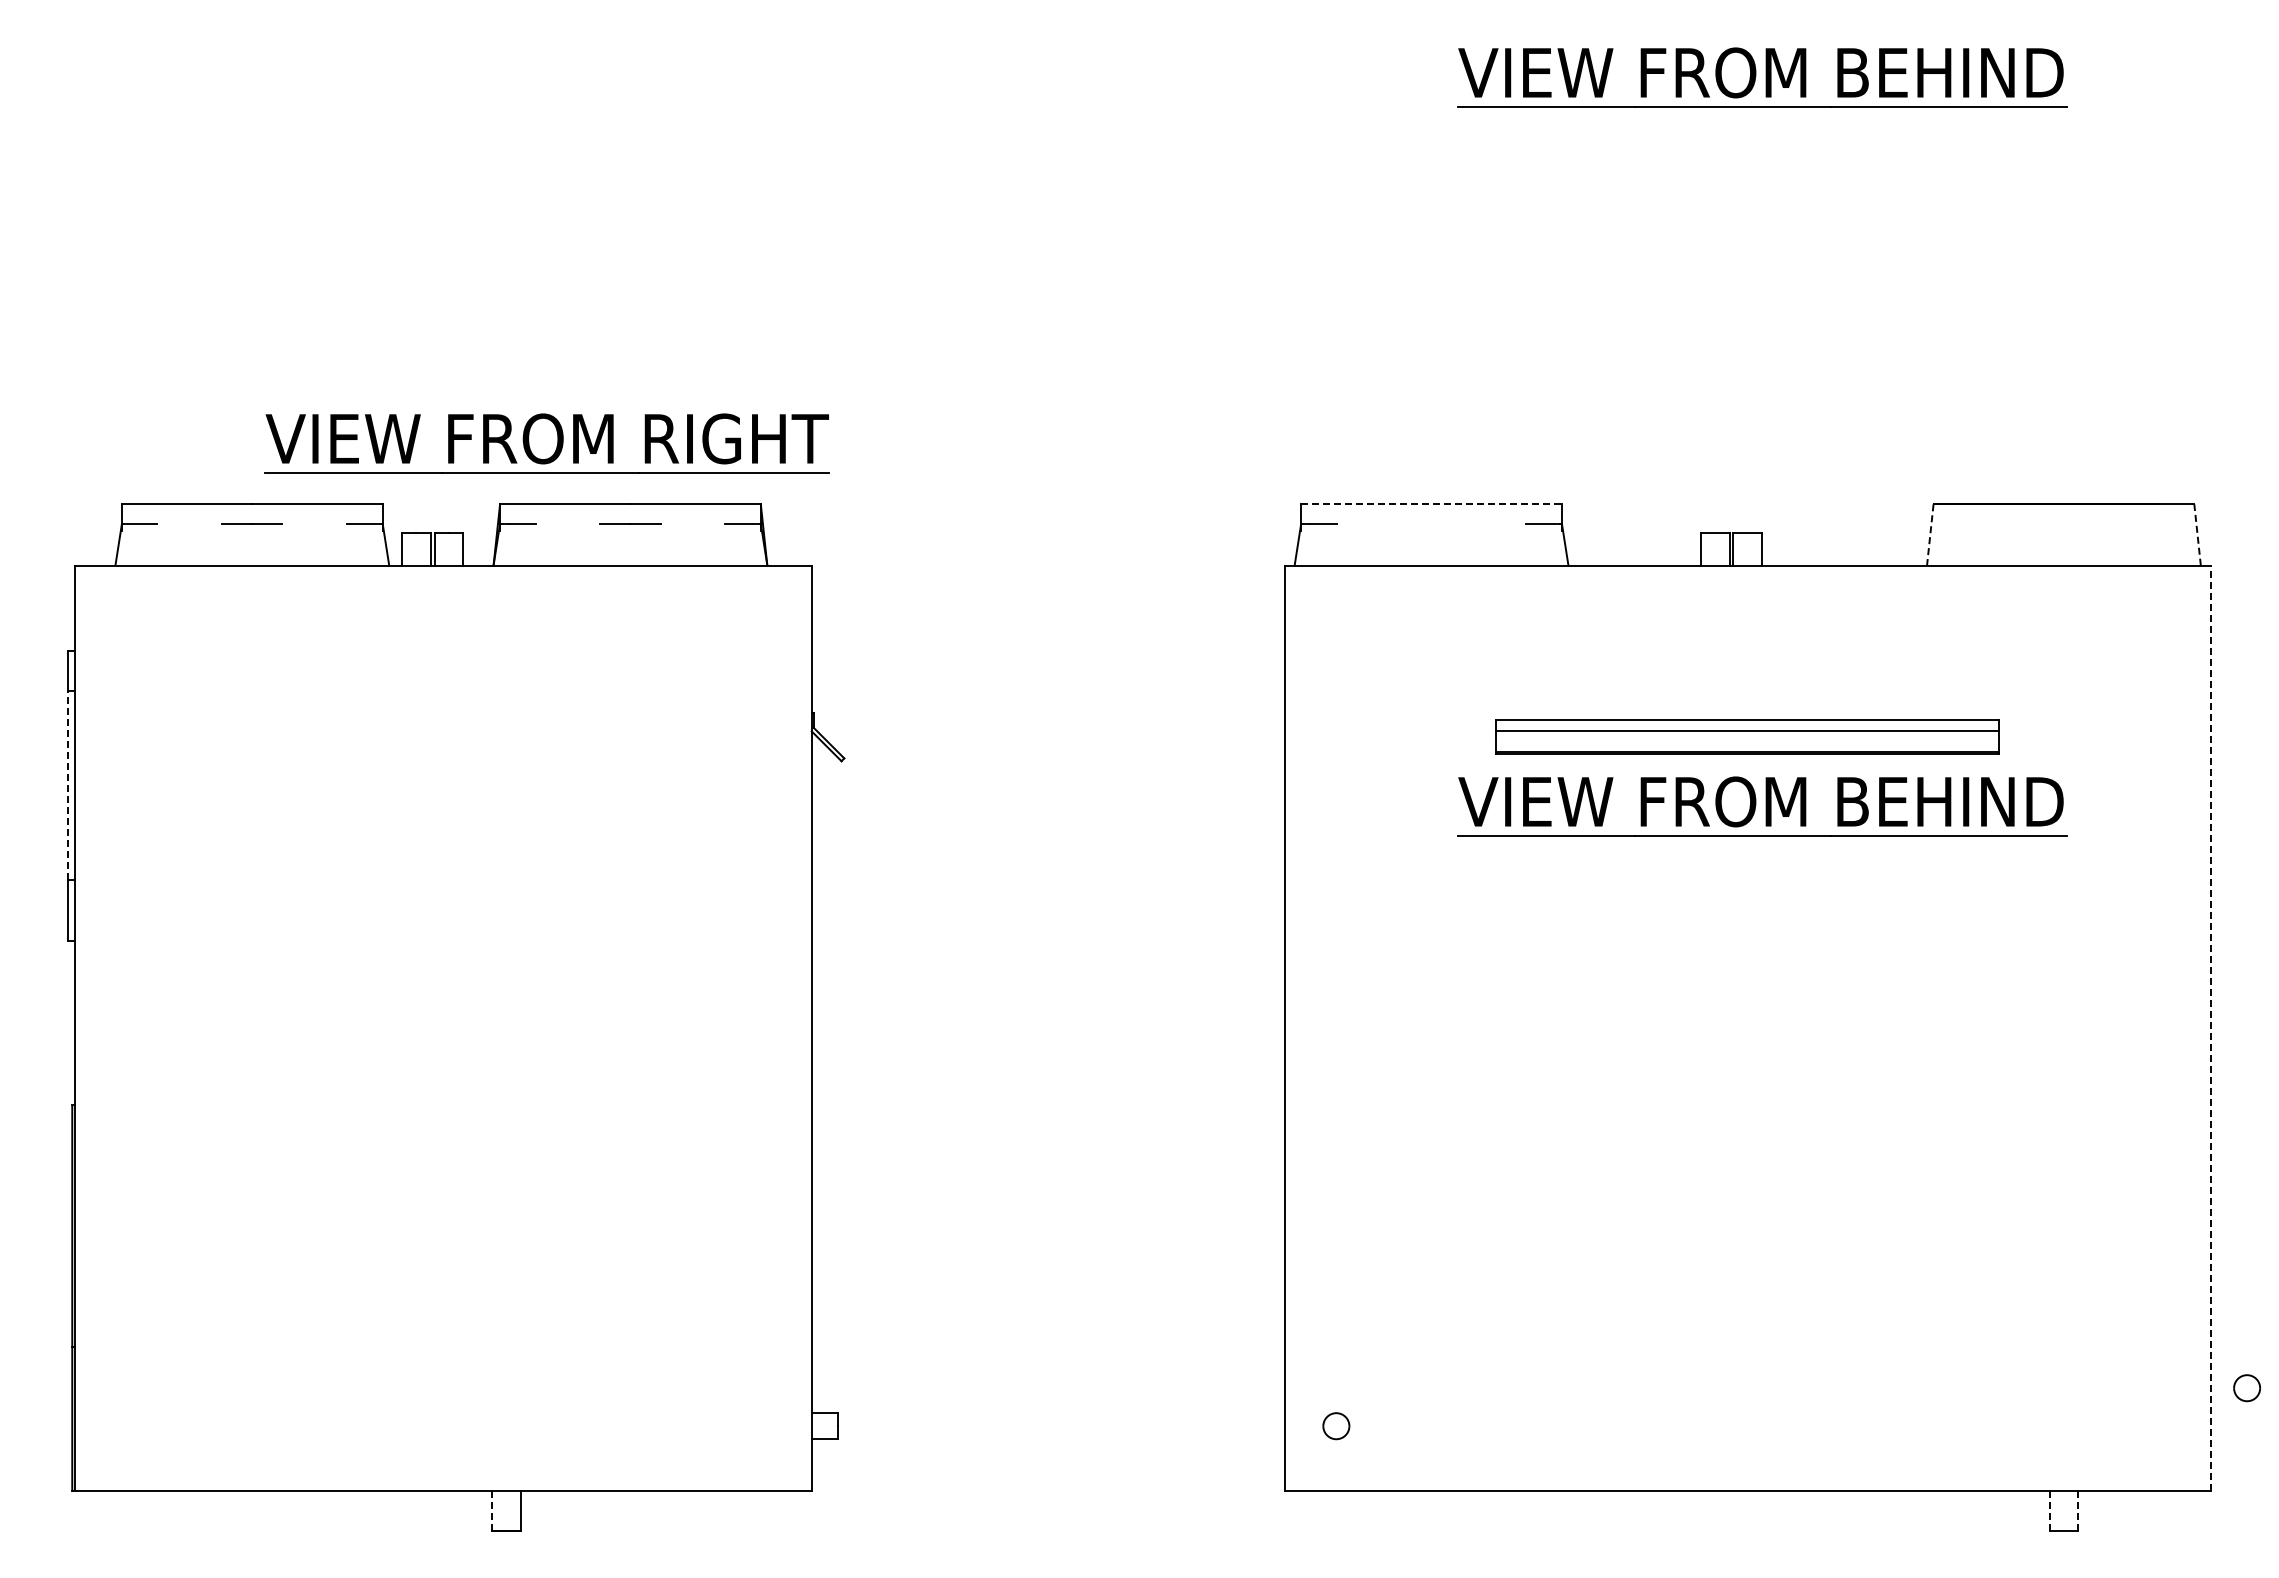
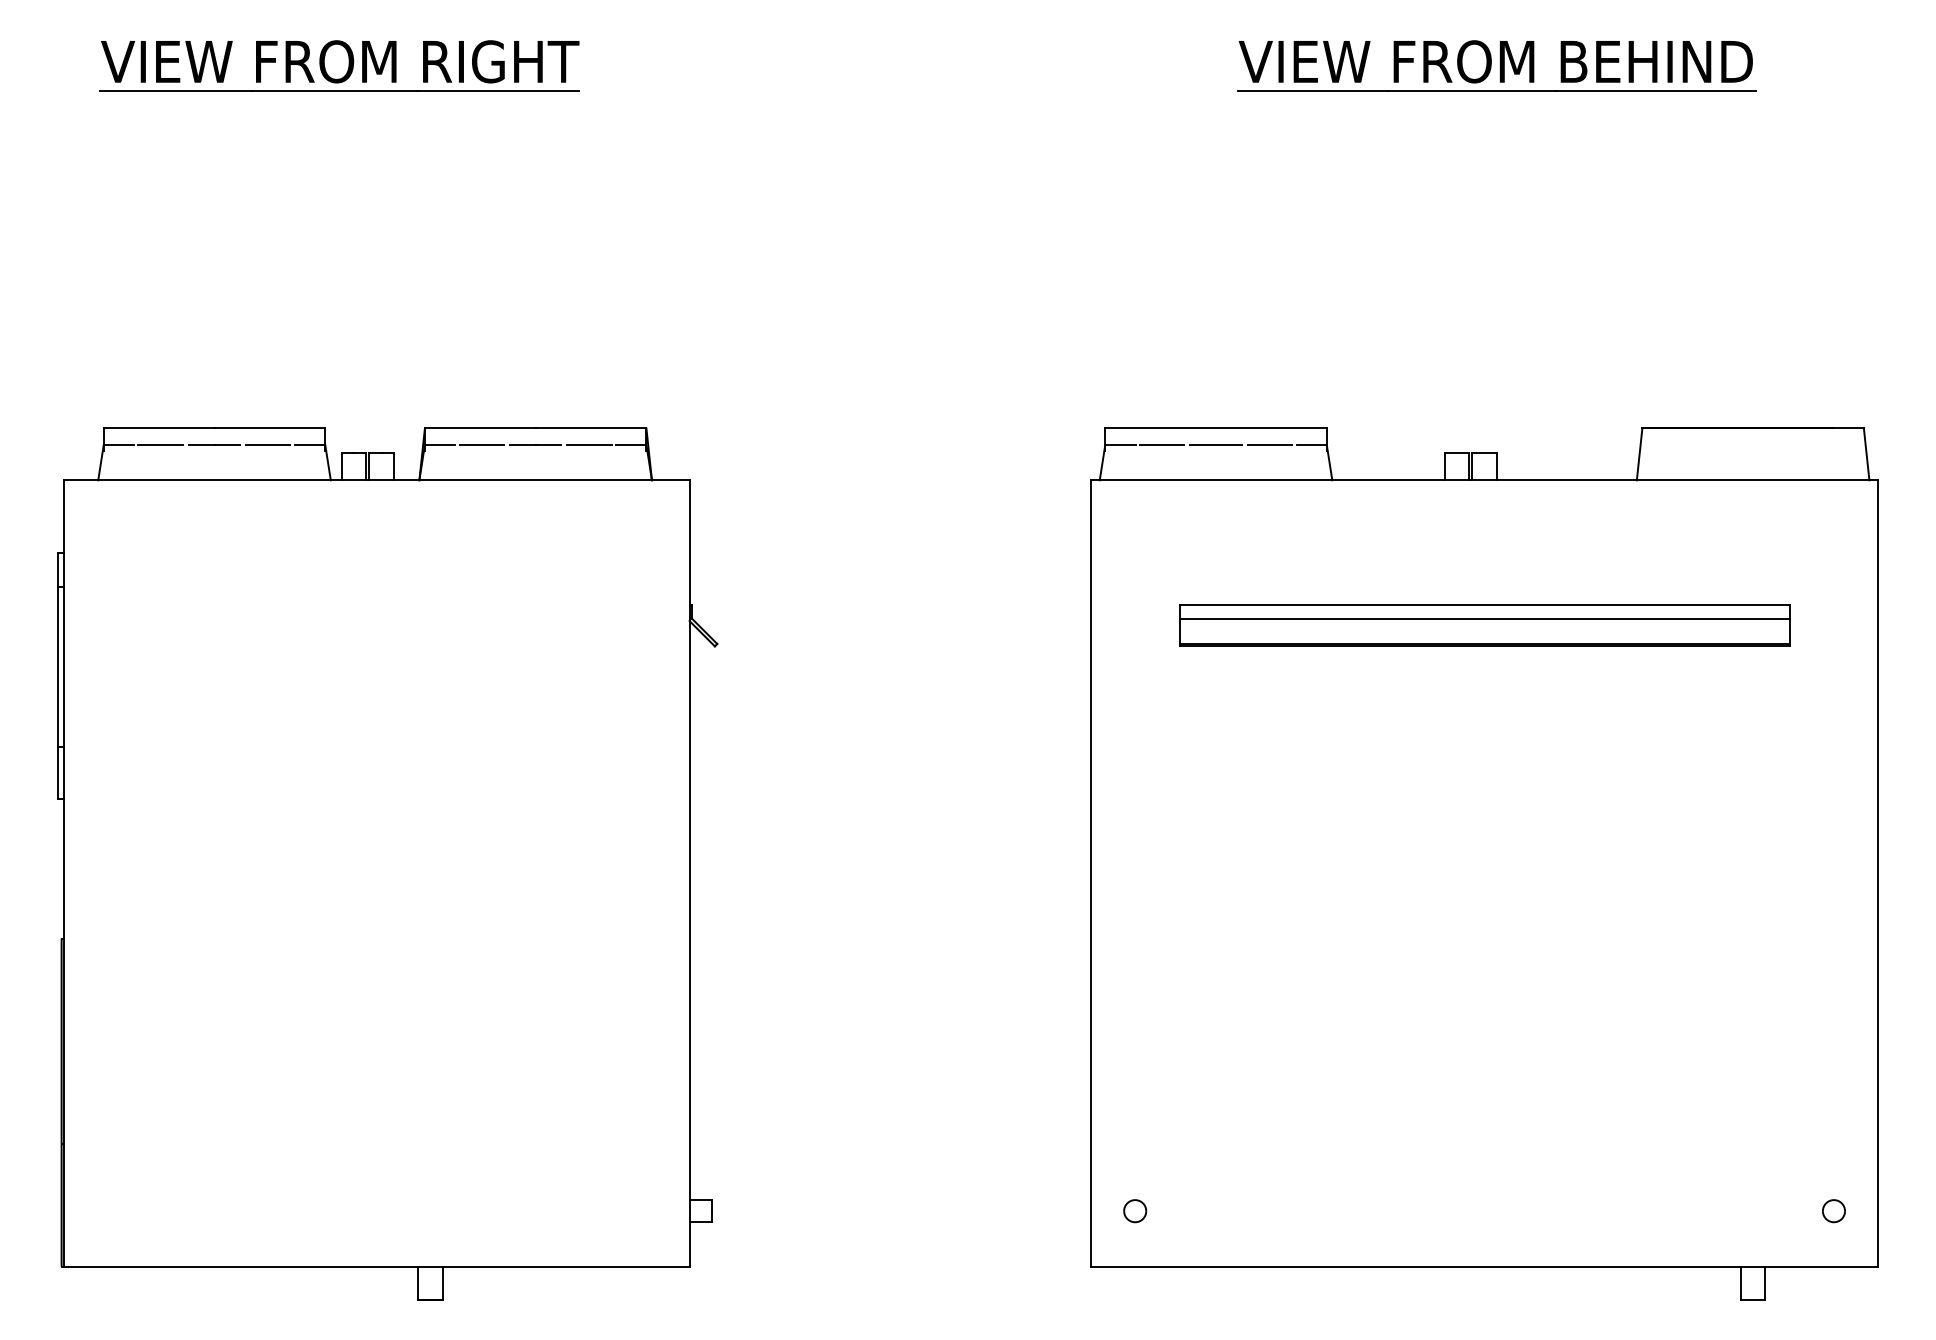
part: (546, 443) -> (339, 65), moved
line: (1432, 504) -> (1216, 428), dashed -> solid
line: (188, 523) -> (160, 444), added
line: (315, 523) -> (268, 444), added
line: (566, 523) -> (481, 444), added
line: (693, 523) -> (589, 444), added
line: (1368, 523) -> (1162, 444), added
line: (1431, 523) -> (1215, 444), added
line: (1494, 523) -> (1269, 444), added
line: (1930, 535) -> (1639, 454), dashed -> solid
line: (2197, 535) -> (1866, 454), dashed -> solid
part: (1747, 736) -> (1484, 625), size x1.43
line: (68, 785) -> (58, 667), dashed -> solid
part: (1762, 806) -> (1497, 684), removed
line: (2210, 1028) -> (1877, 873), dashed -> solid
part: (2246, 1388) -> (1833, 1211), moved
line: (492, 1510) -> (418, 1282), dashed -> solid
line: (2049, 1510) -> (1740, 1282), dashed -> solid
line: (2078, 1510) -> (1765, 1282), dashed -> solid

